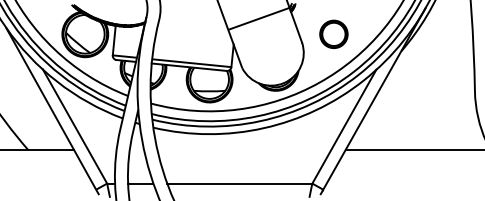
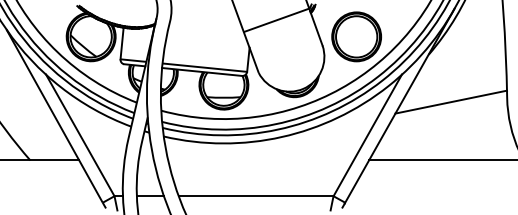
part: (333, 33) -> (356, 36), size x1.67
line: (422, 94) -> (451, 101), added

